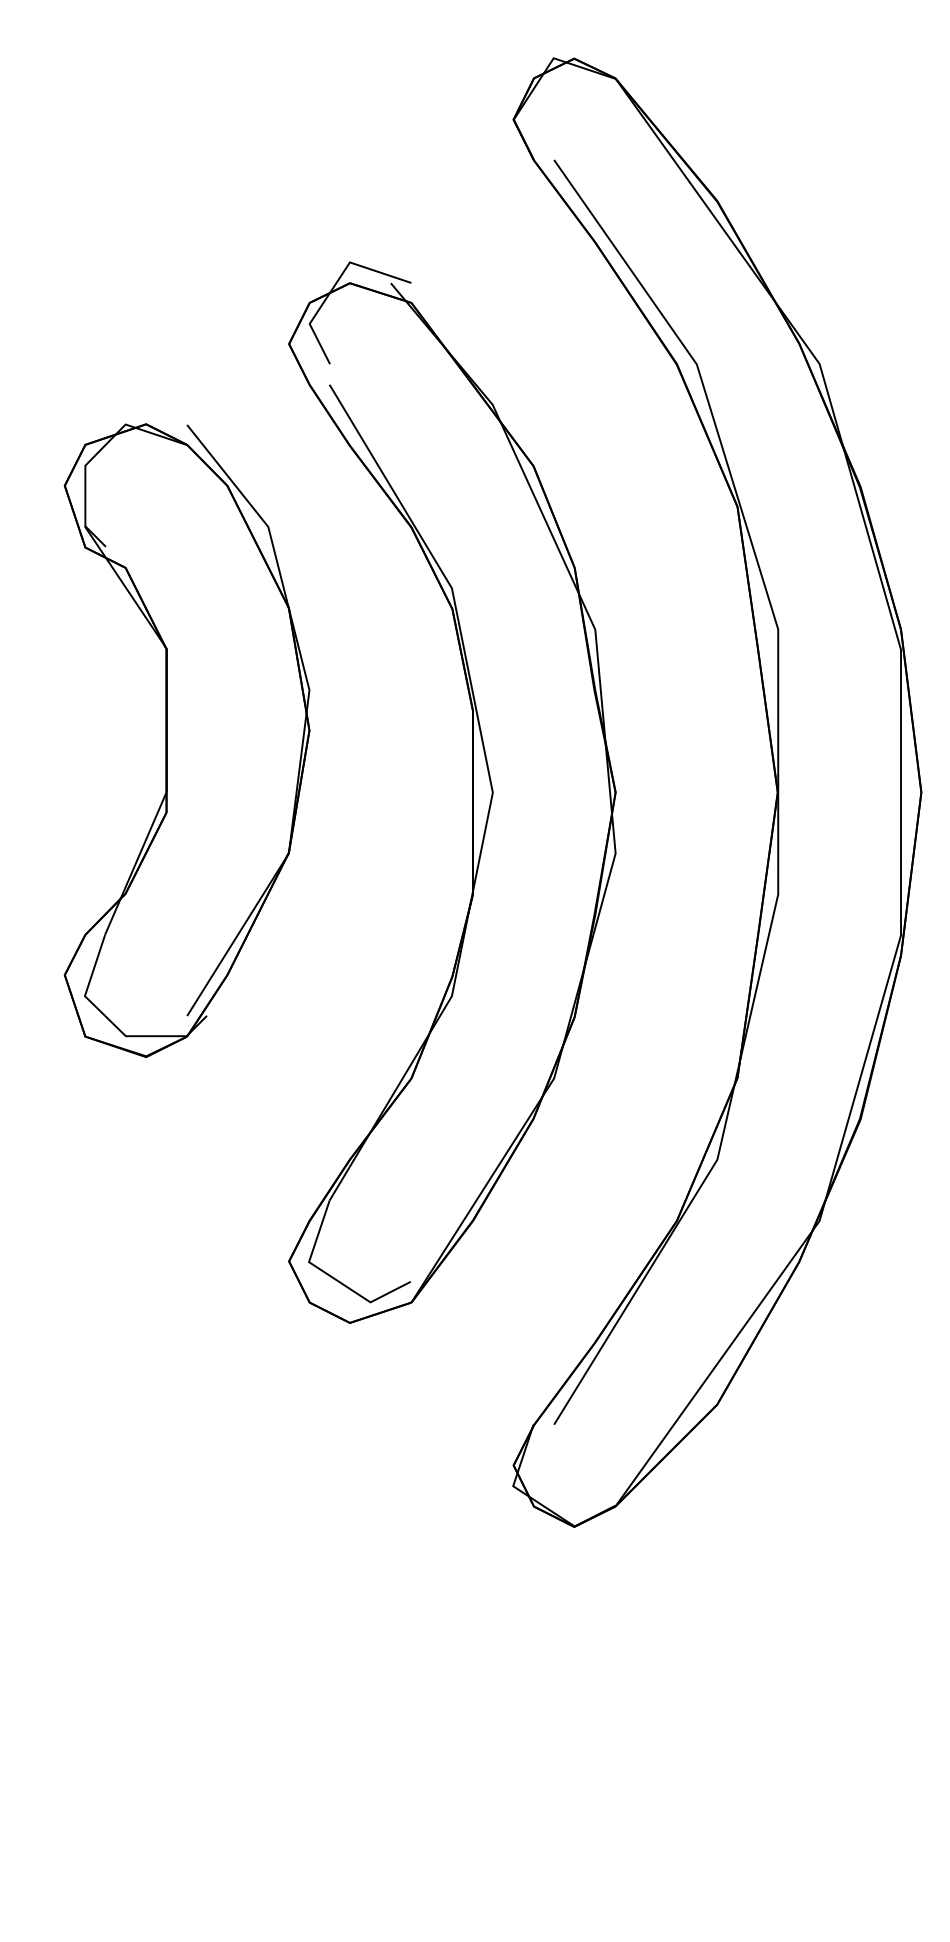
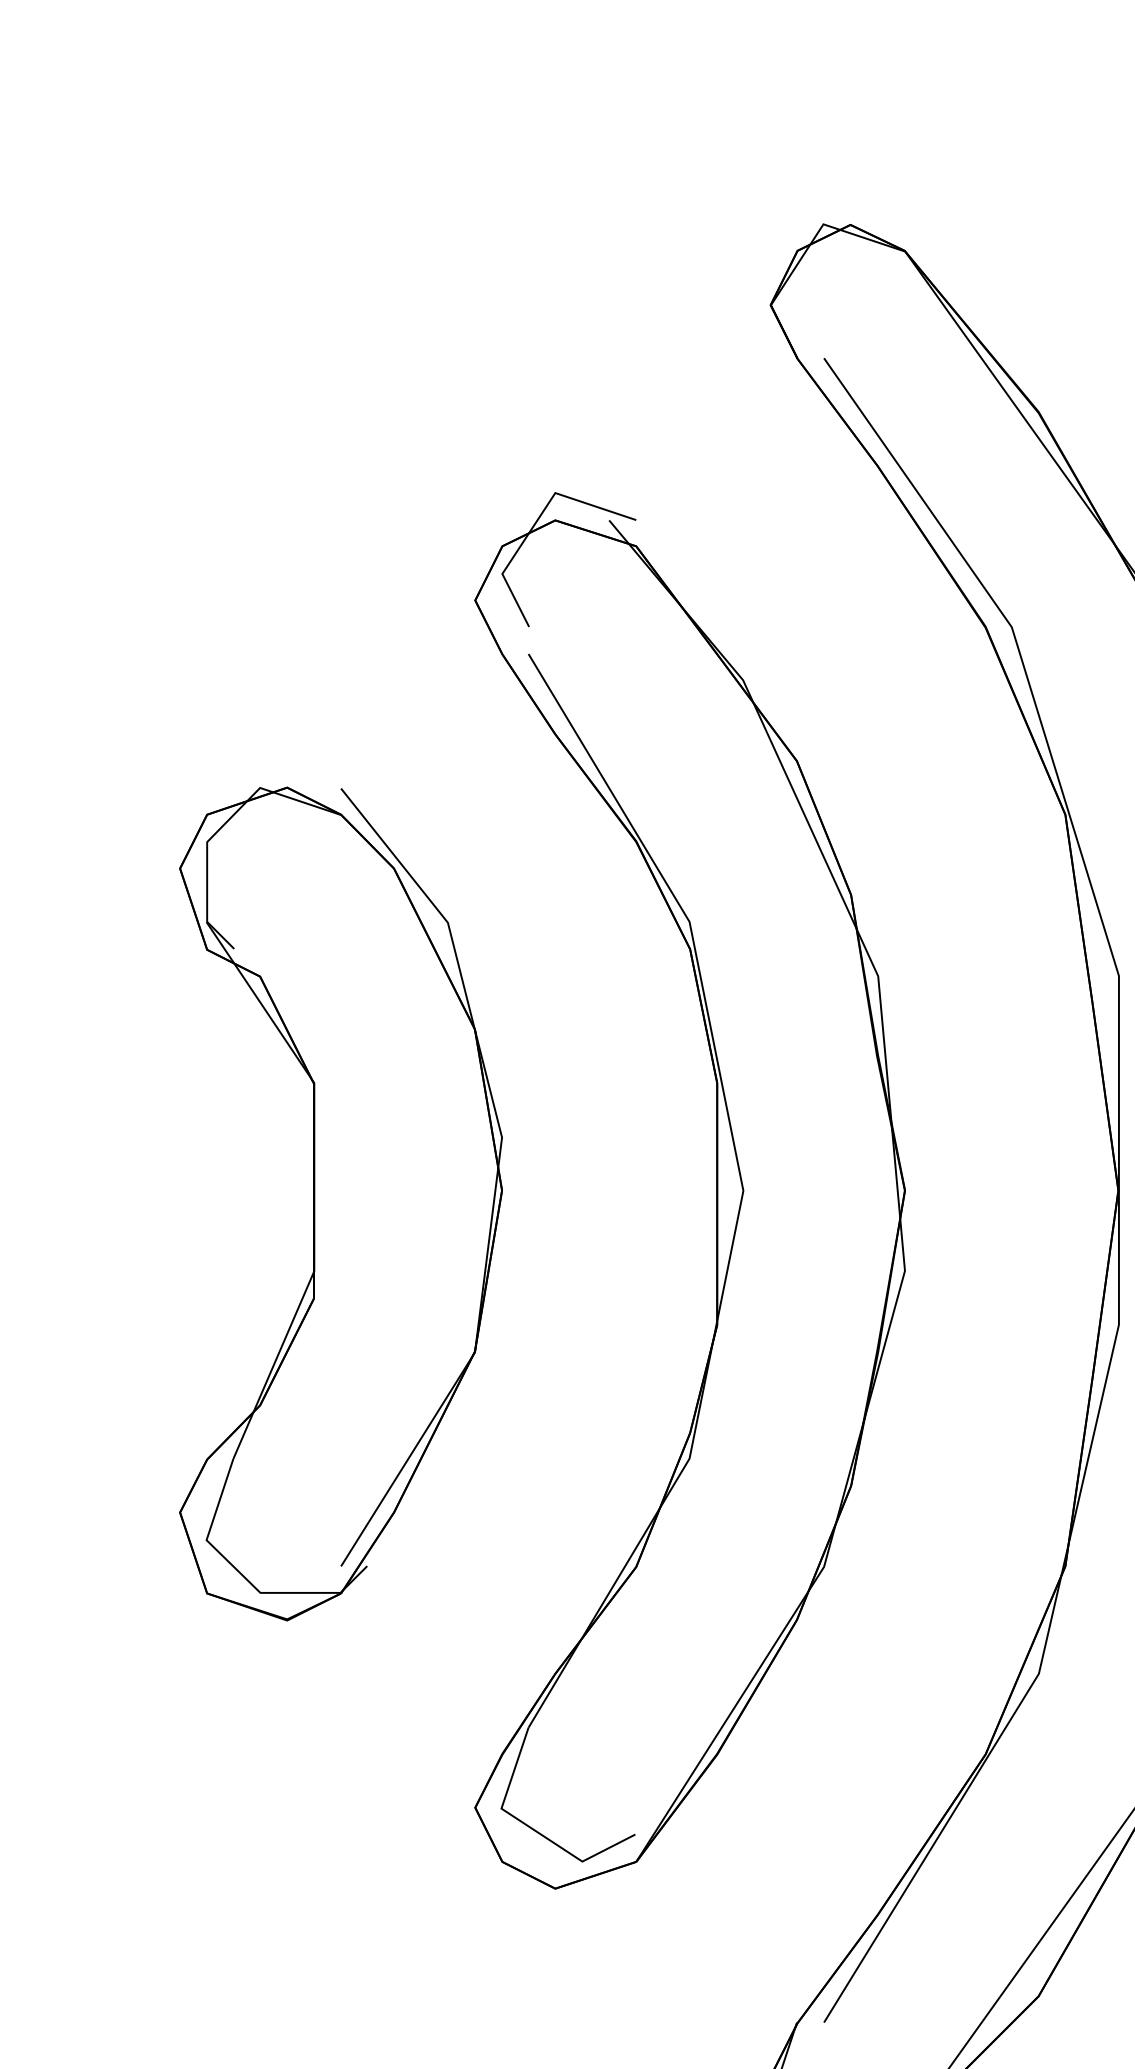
part: (186, 740) -> (340, 1203), moved

